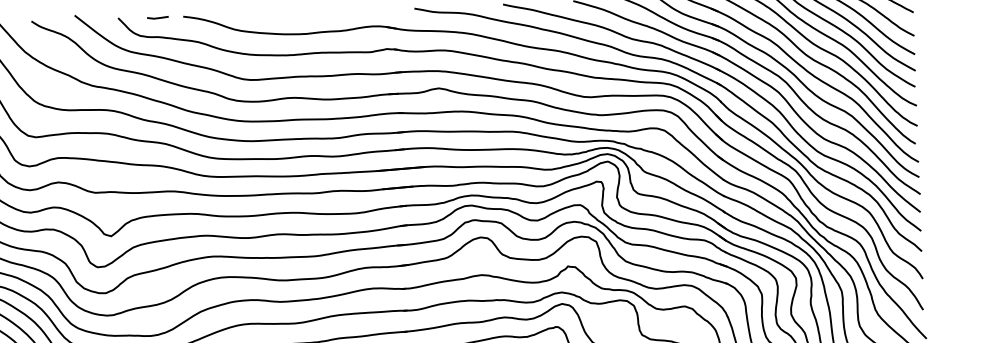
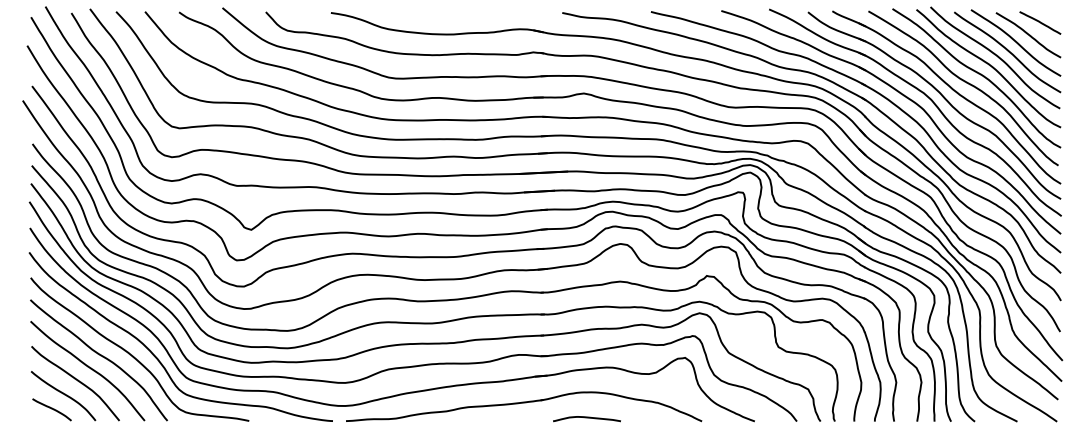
line: (157, 17) -> (305, 12), removed

